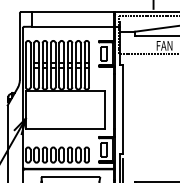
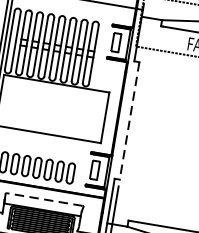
line: (123, 109) -> (129, 121), solid -> dashed
line: (70, 177) -> (44, 199), solid -> dashed

